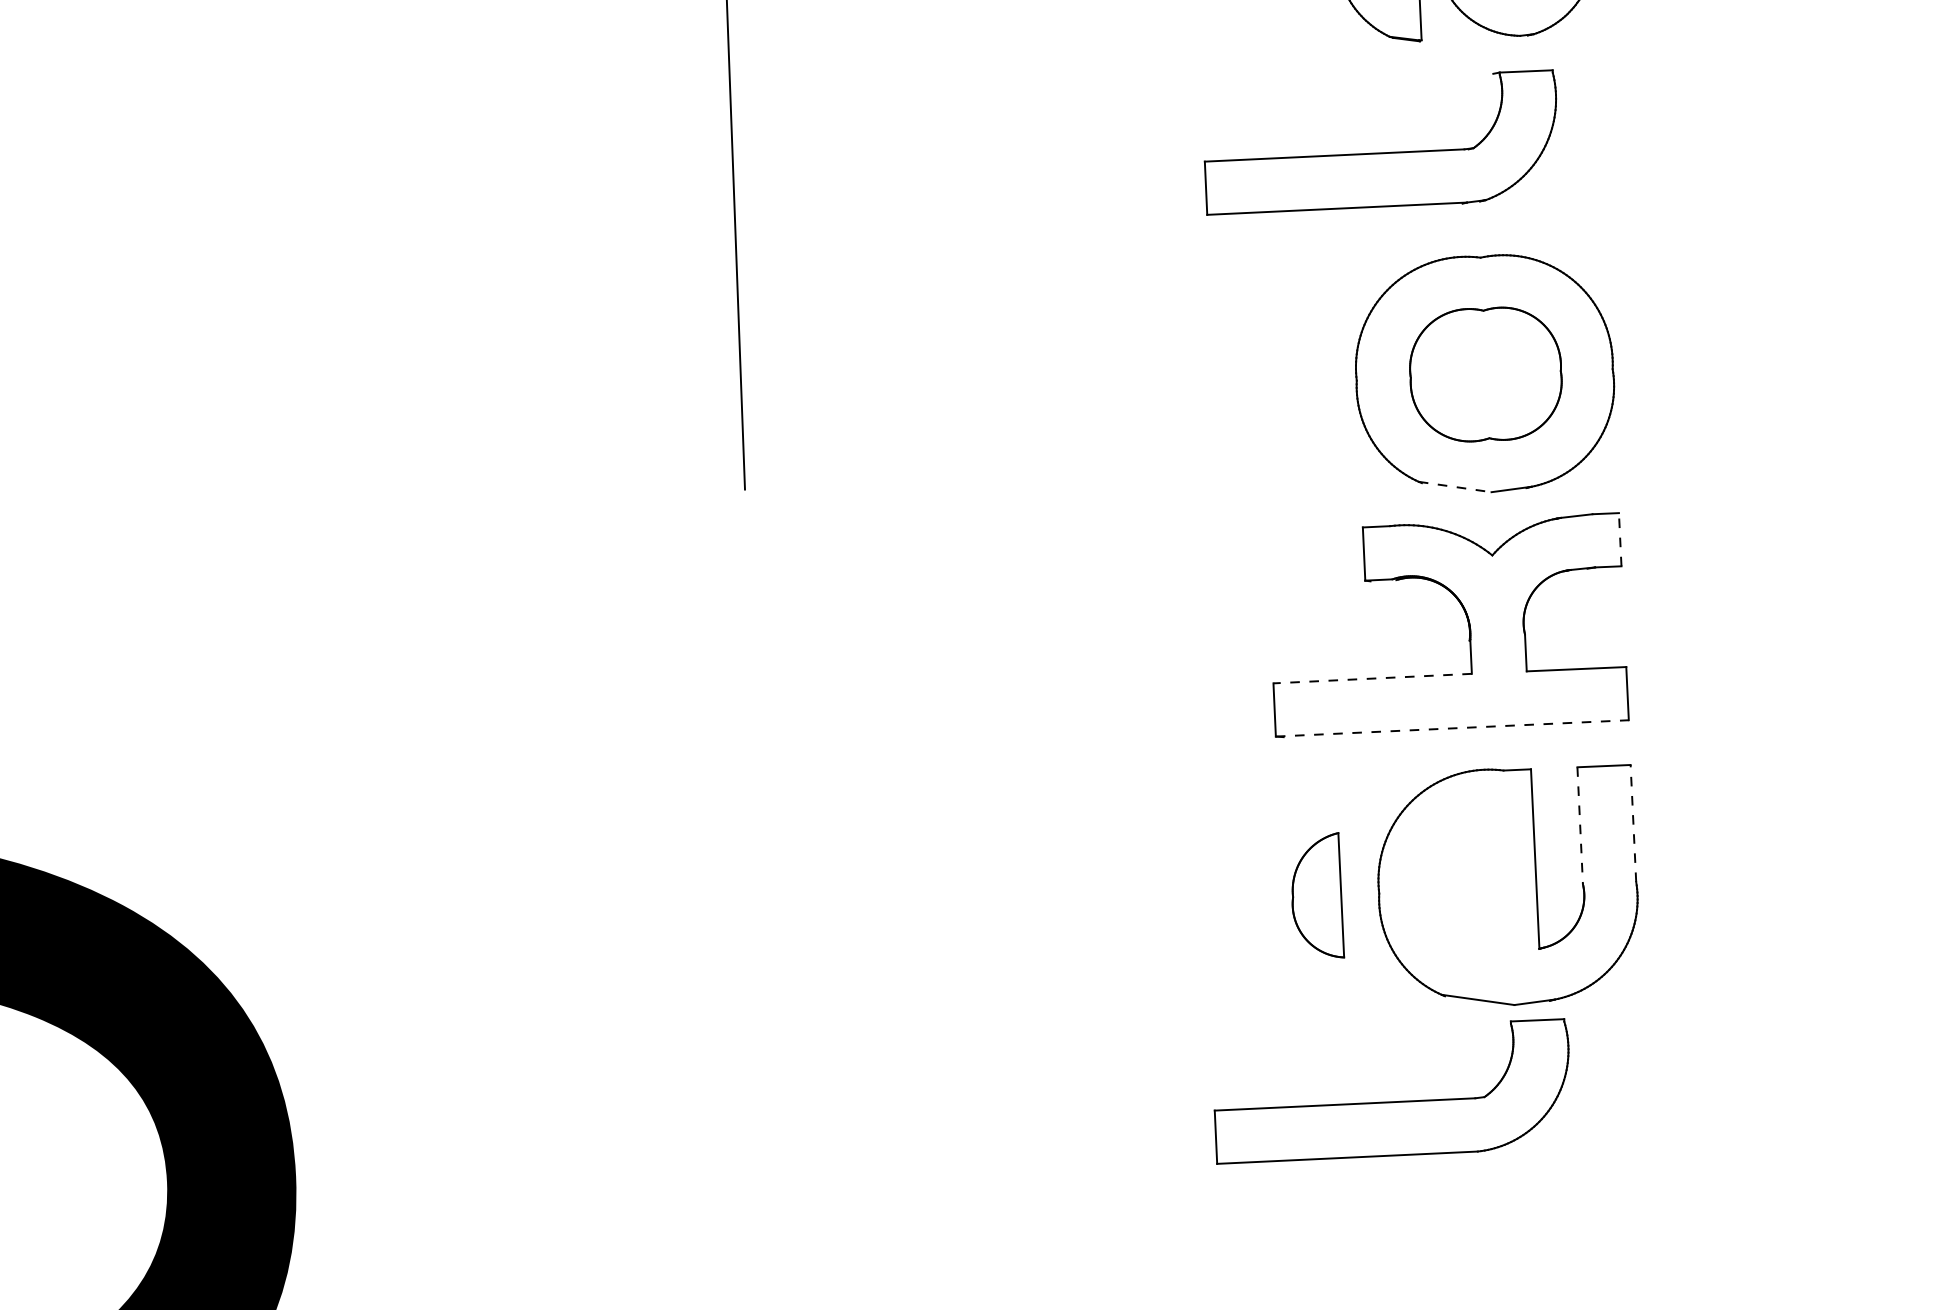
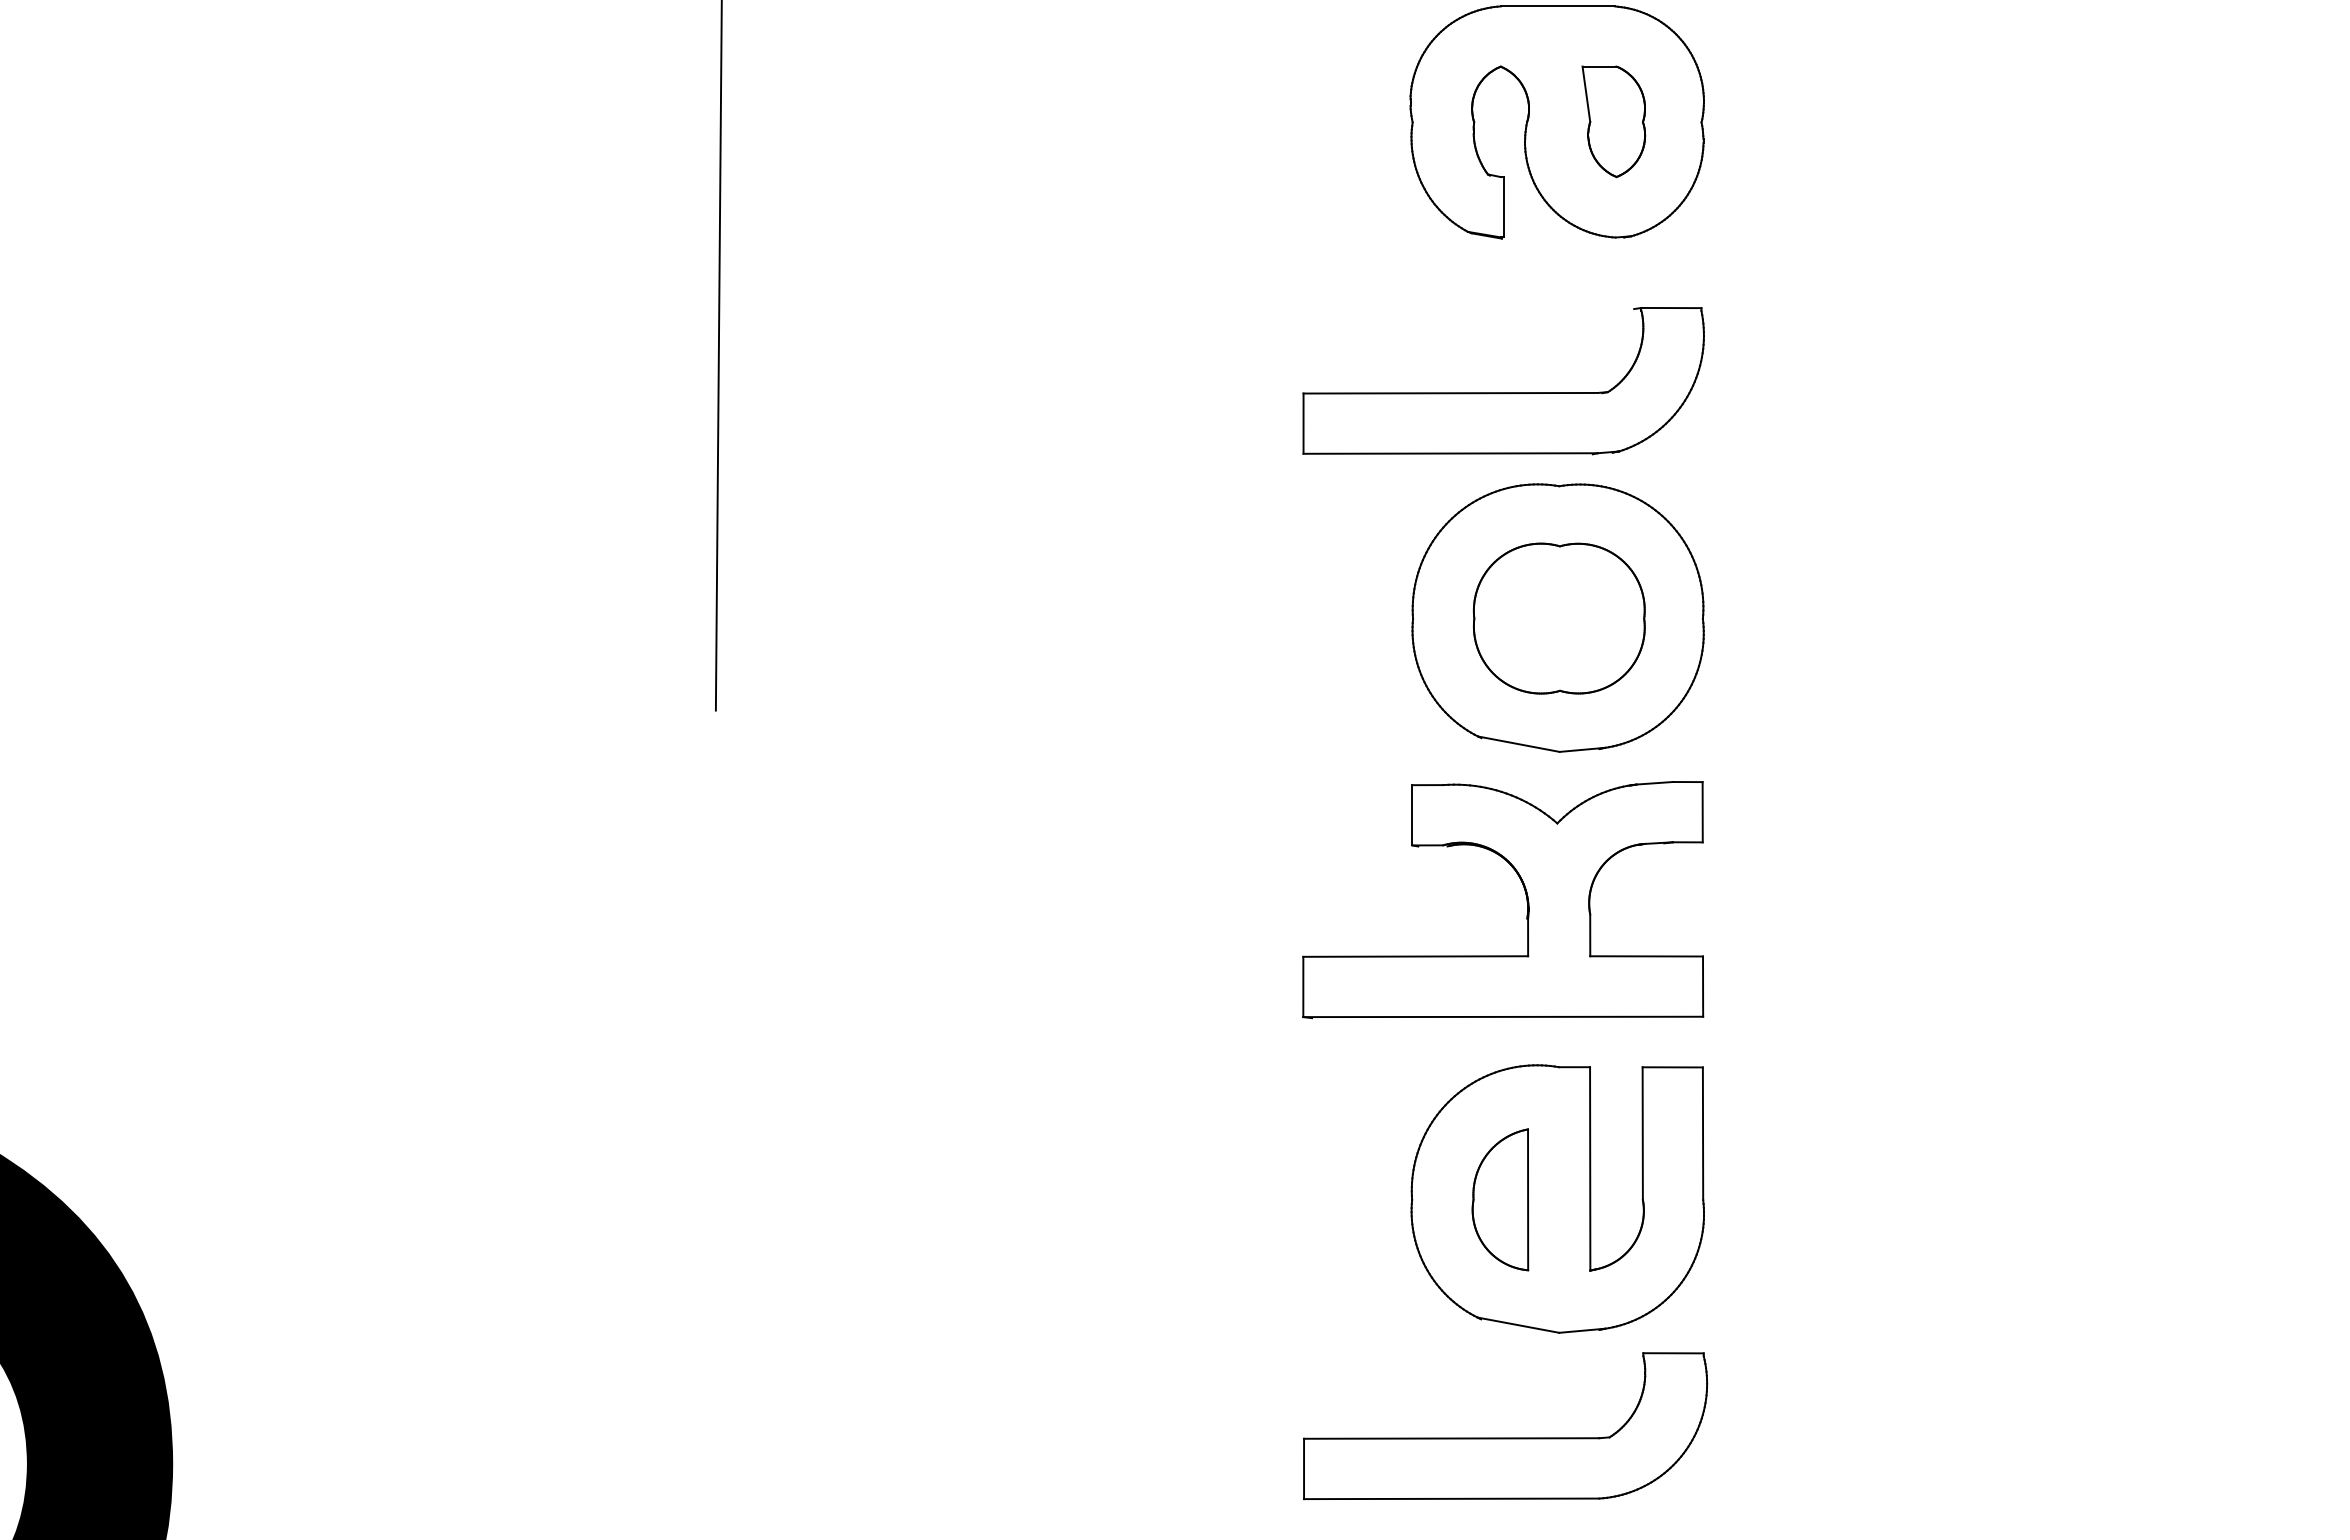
part: (1381, 152) -> (1503, 392), moved
line: (1454, 487) -> (1518, 744), dashed -> solid
line: (1620, 539) -> (1702, 811), dashed -> solid
line: (1372, 678) -> (1415, 956), dashed -> solid
line: (1452, 728) -> (1503, 1016), dashed -> solid
line: (1633, 823) -> (1703, 1133), dashed -> solid
line: (1579, 826) -> (1642, 1134), dashed -> solid
part: (1316, 896) -> (1500, 1199), moved
part: (1392, 1101) -> (1505, 1437), moved

